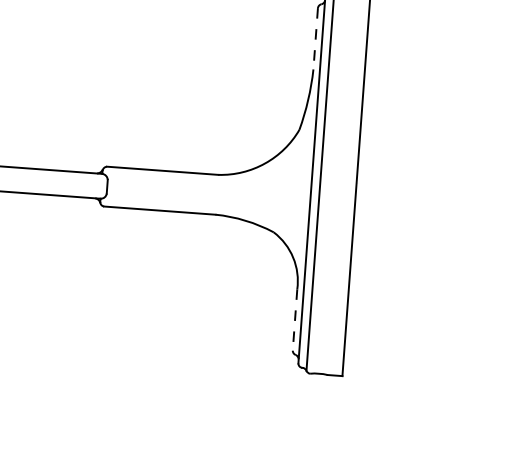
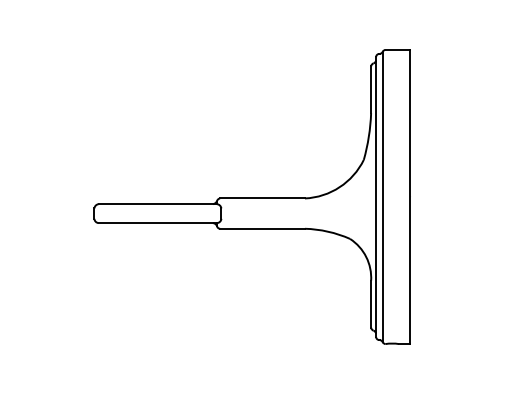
line: (316, 39) -> (371, 90), dashed -> solid
line: (295, 320) -> (371, 304), dashed -> solid

